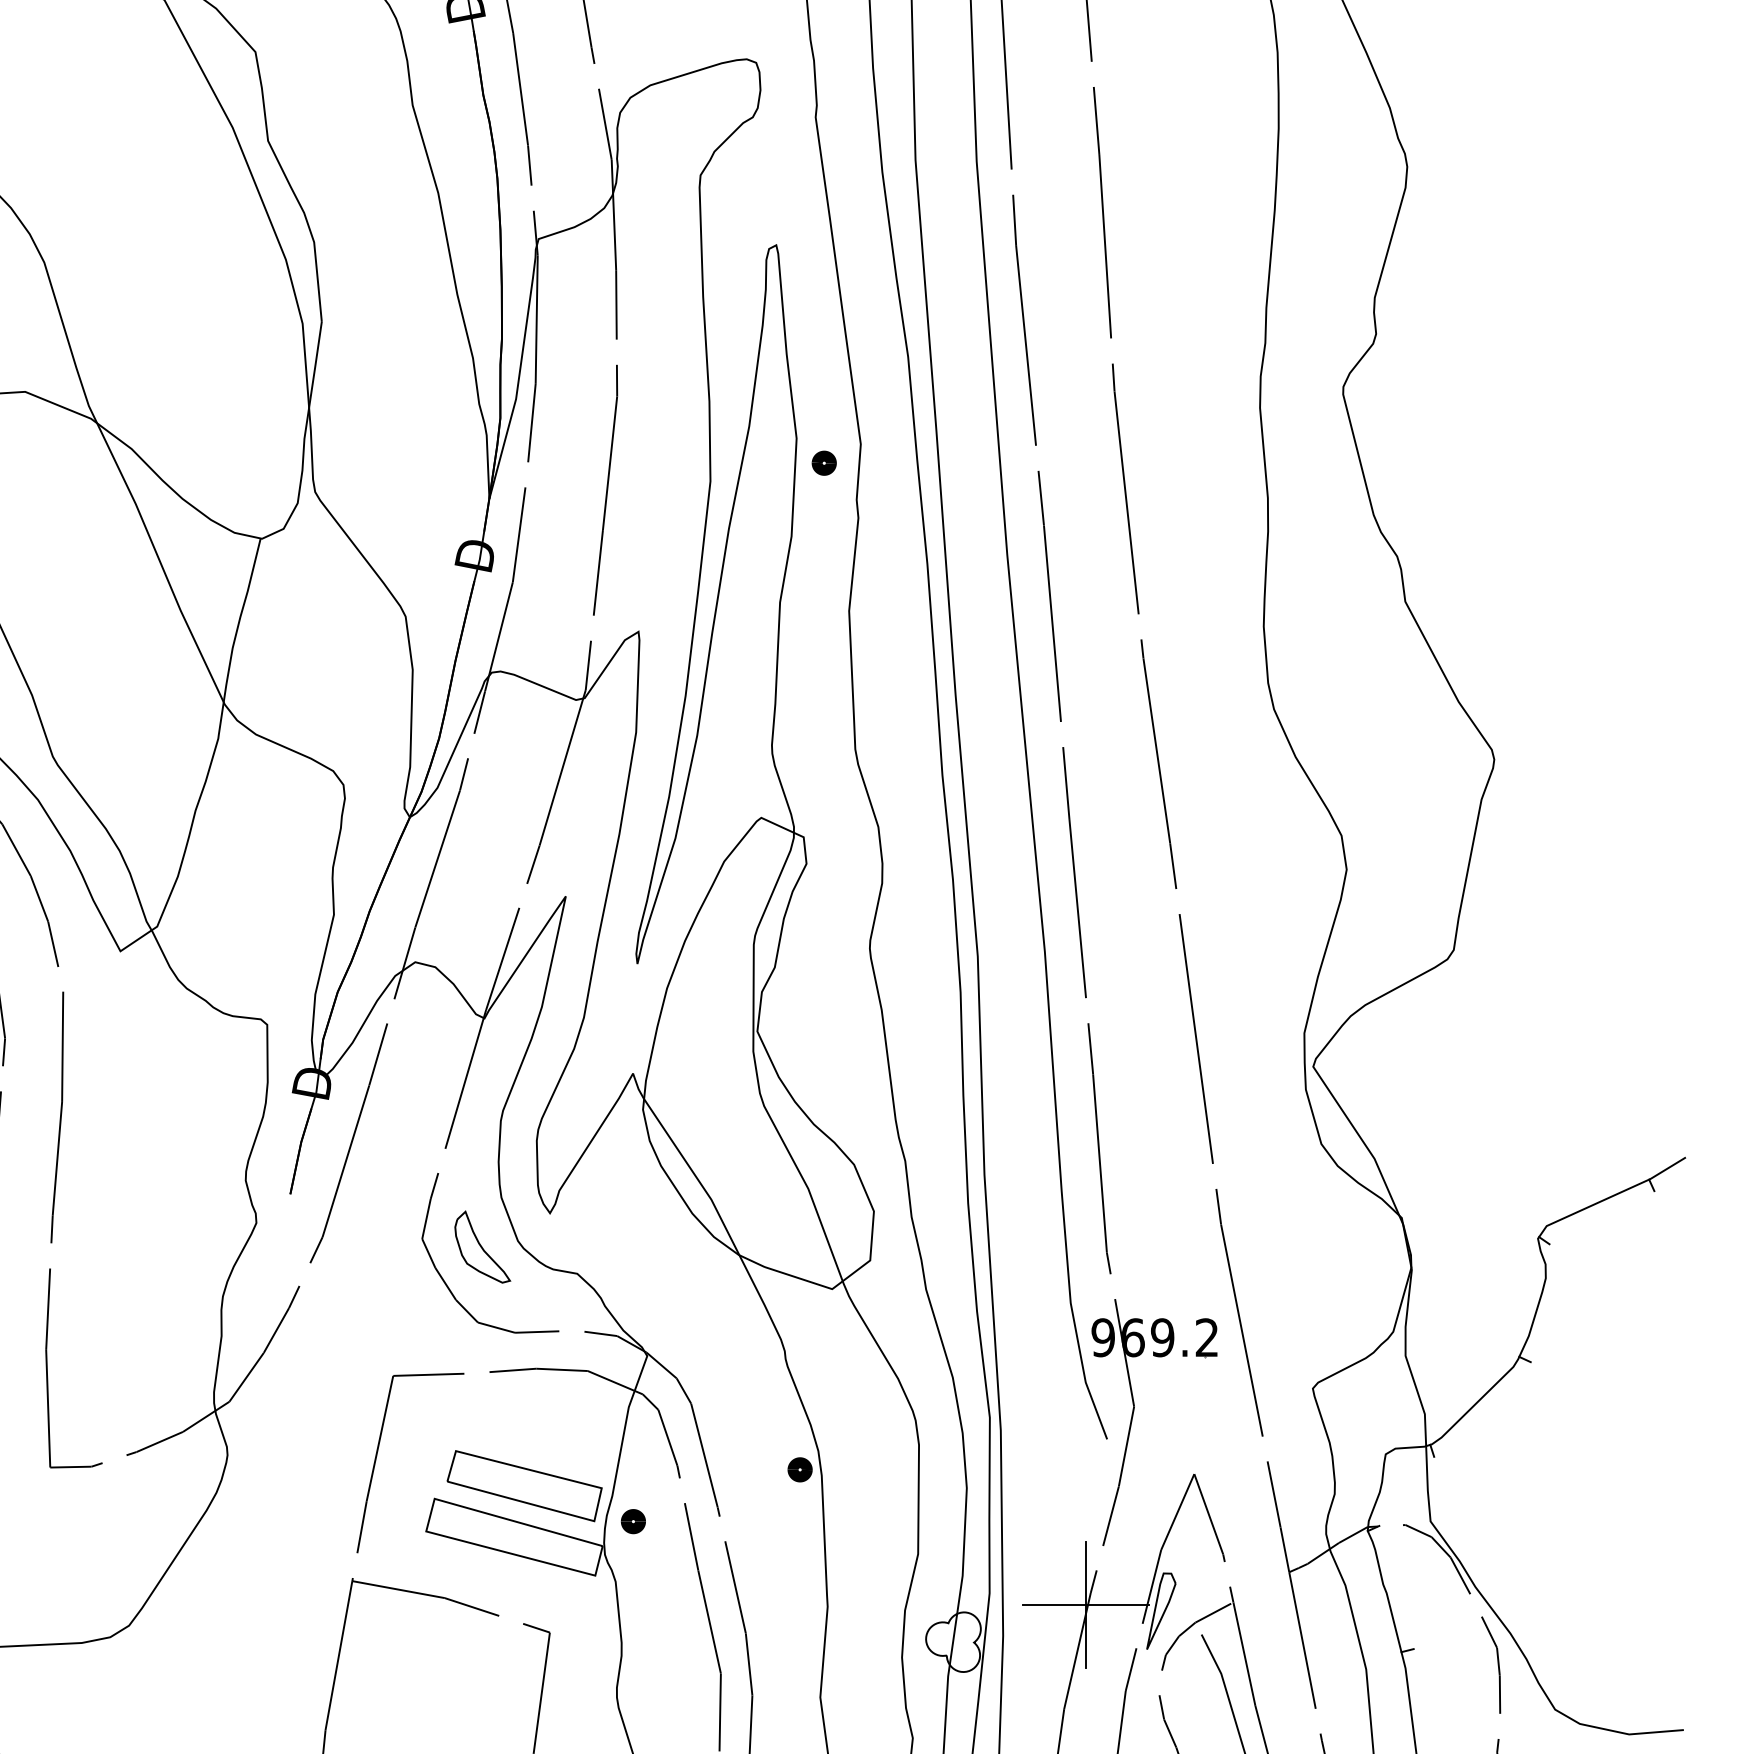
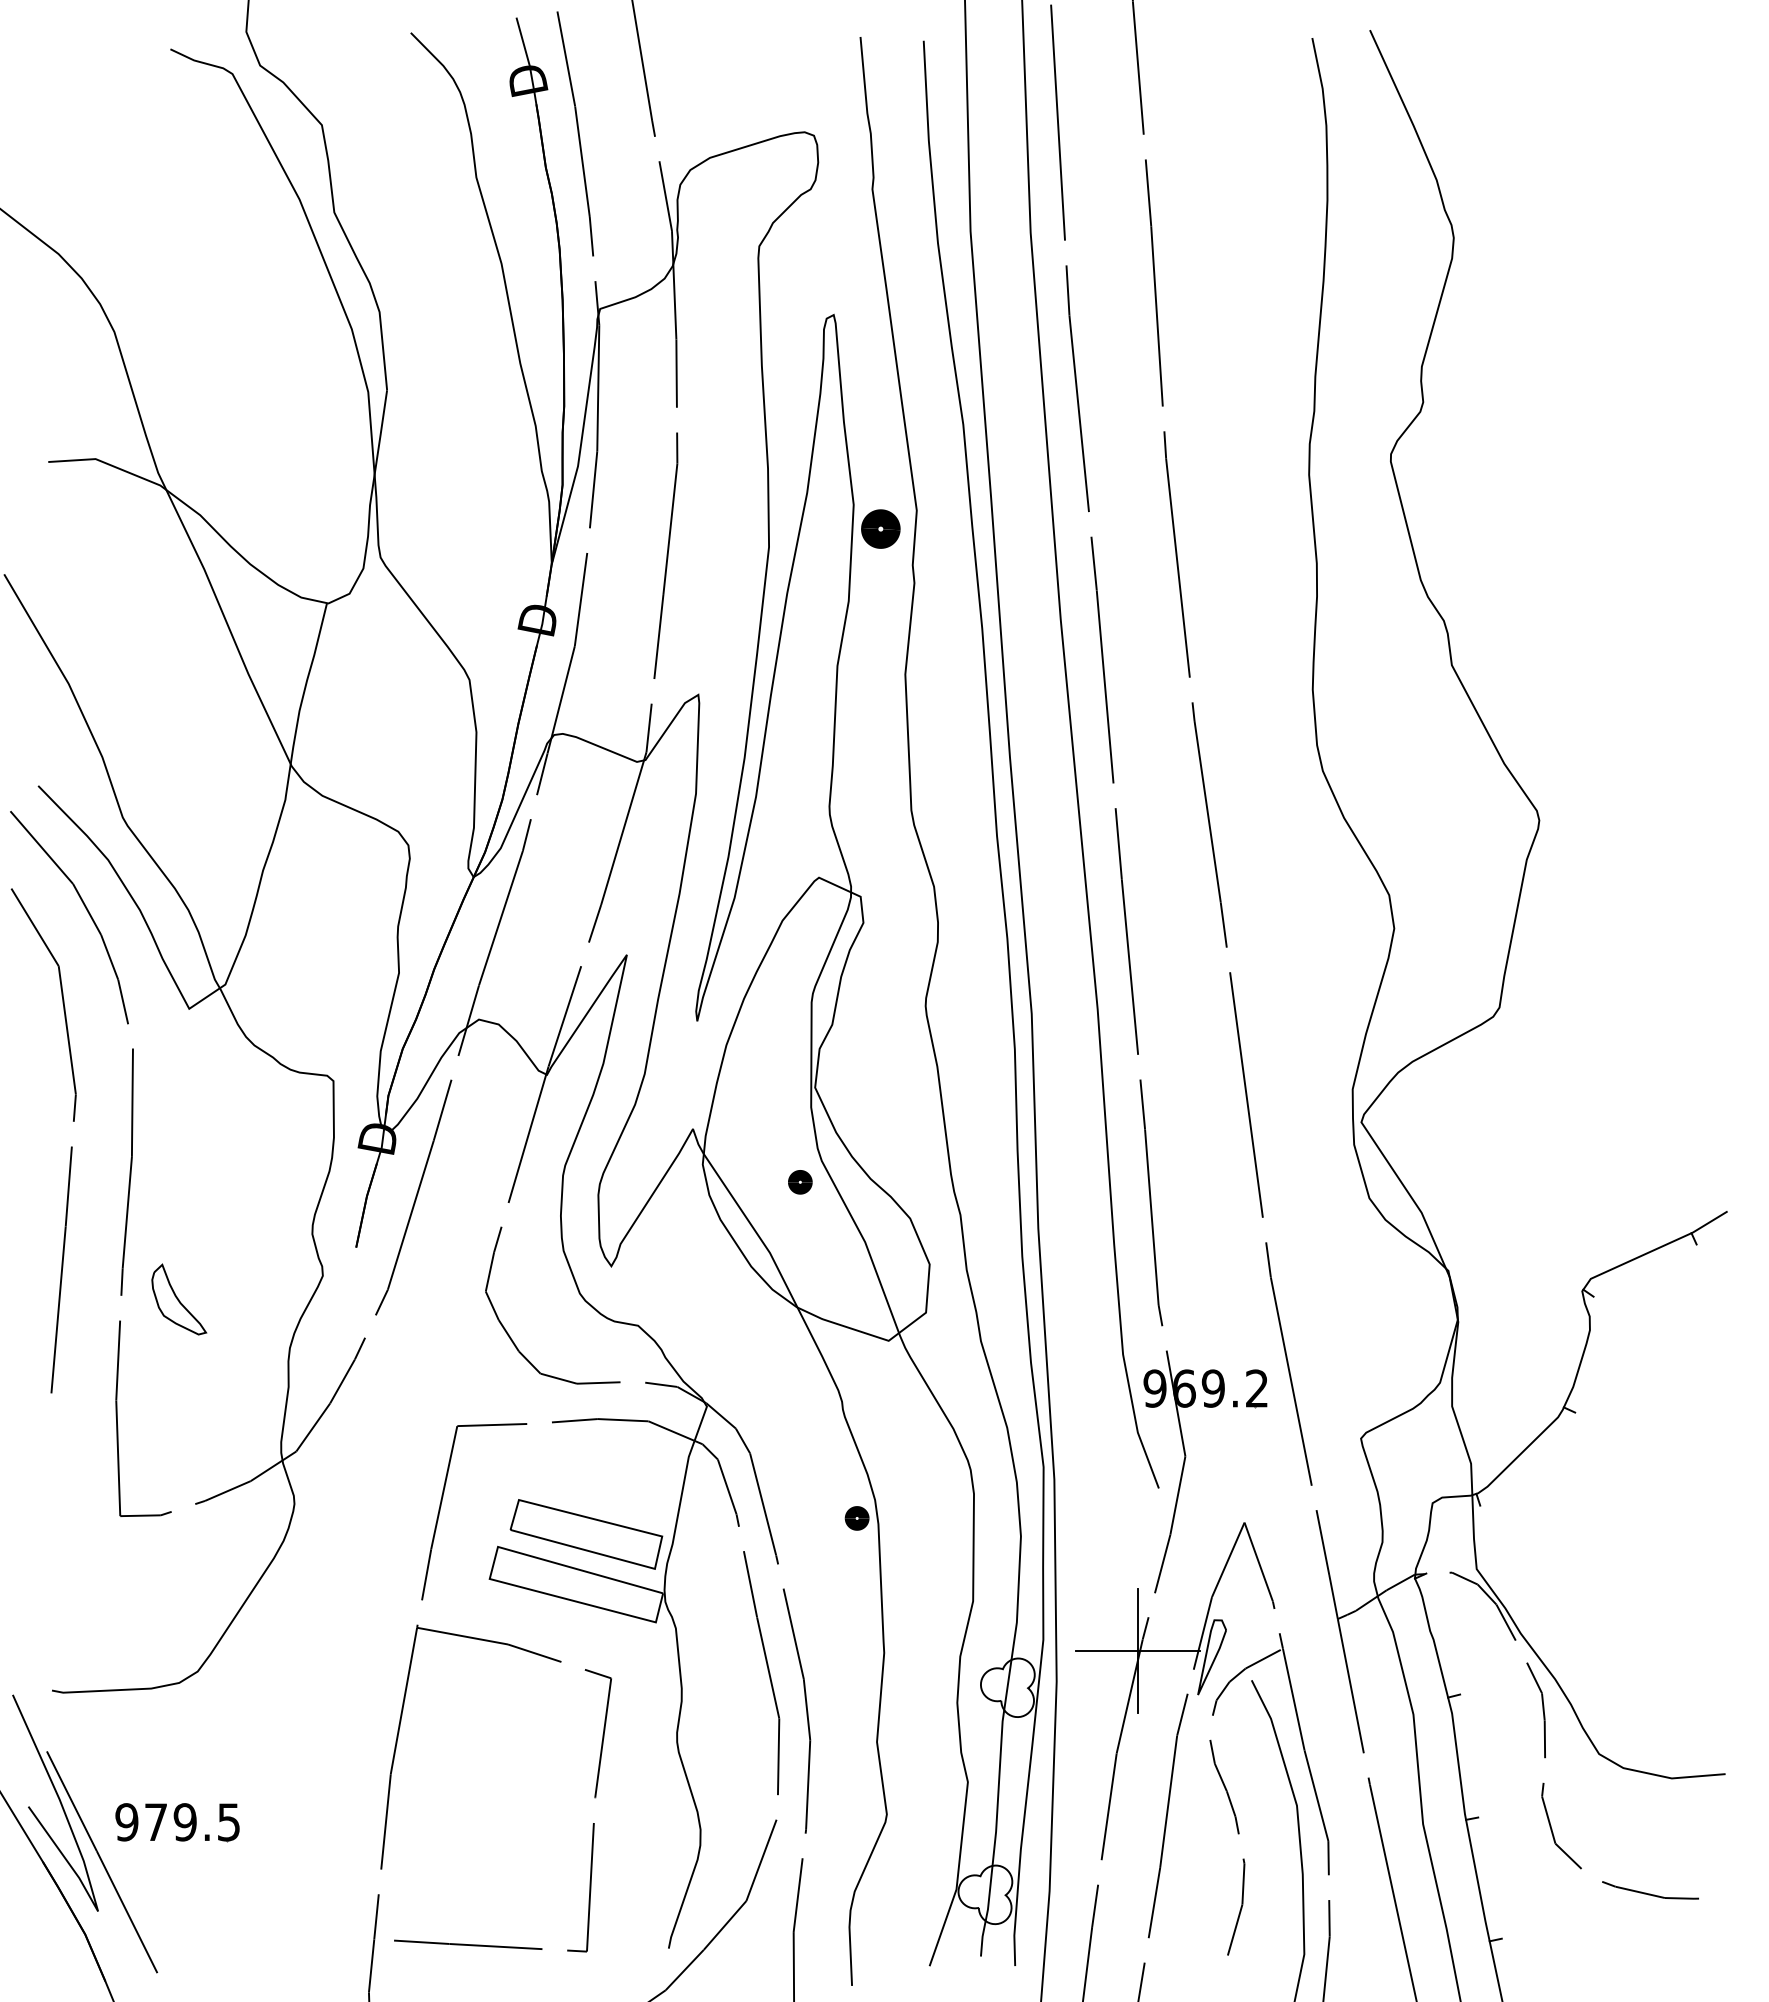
part: (823, 463) -> (880, 529), size x1.6
part: (482, 1247) -> (179, 1299), moved
part: (633, 1521) -> (800, 1182), moved

